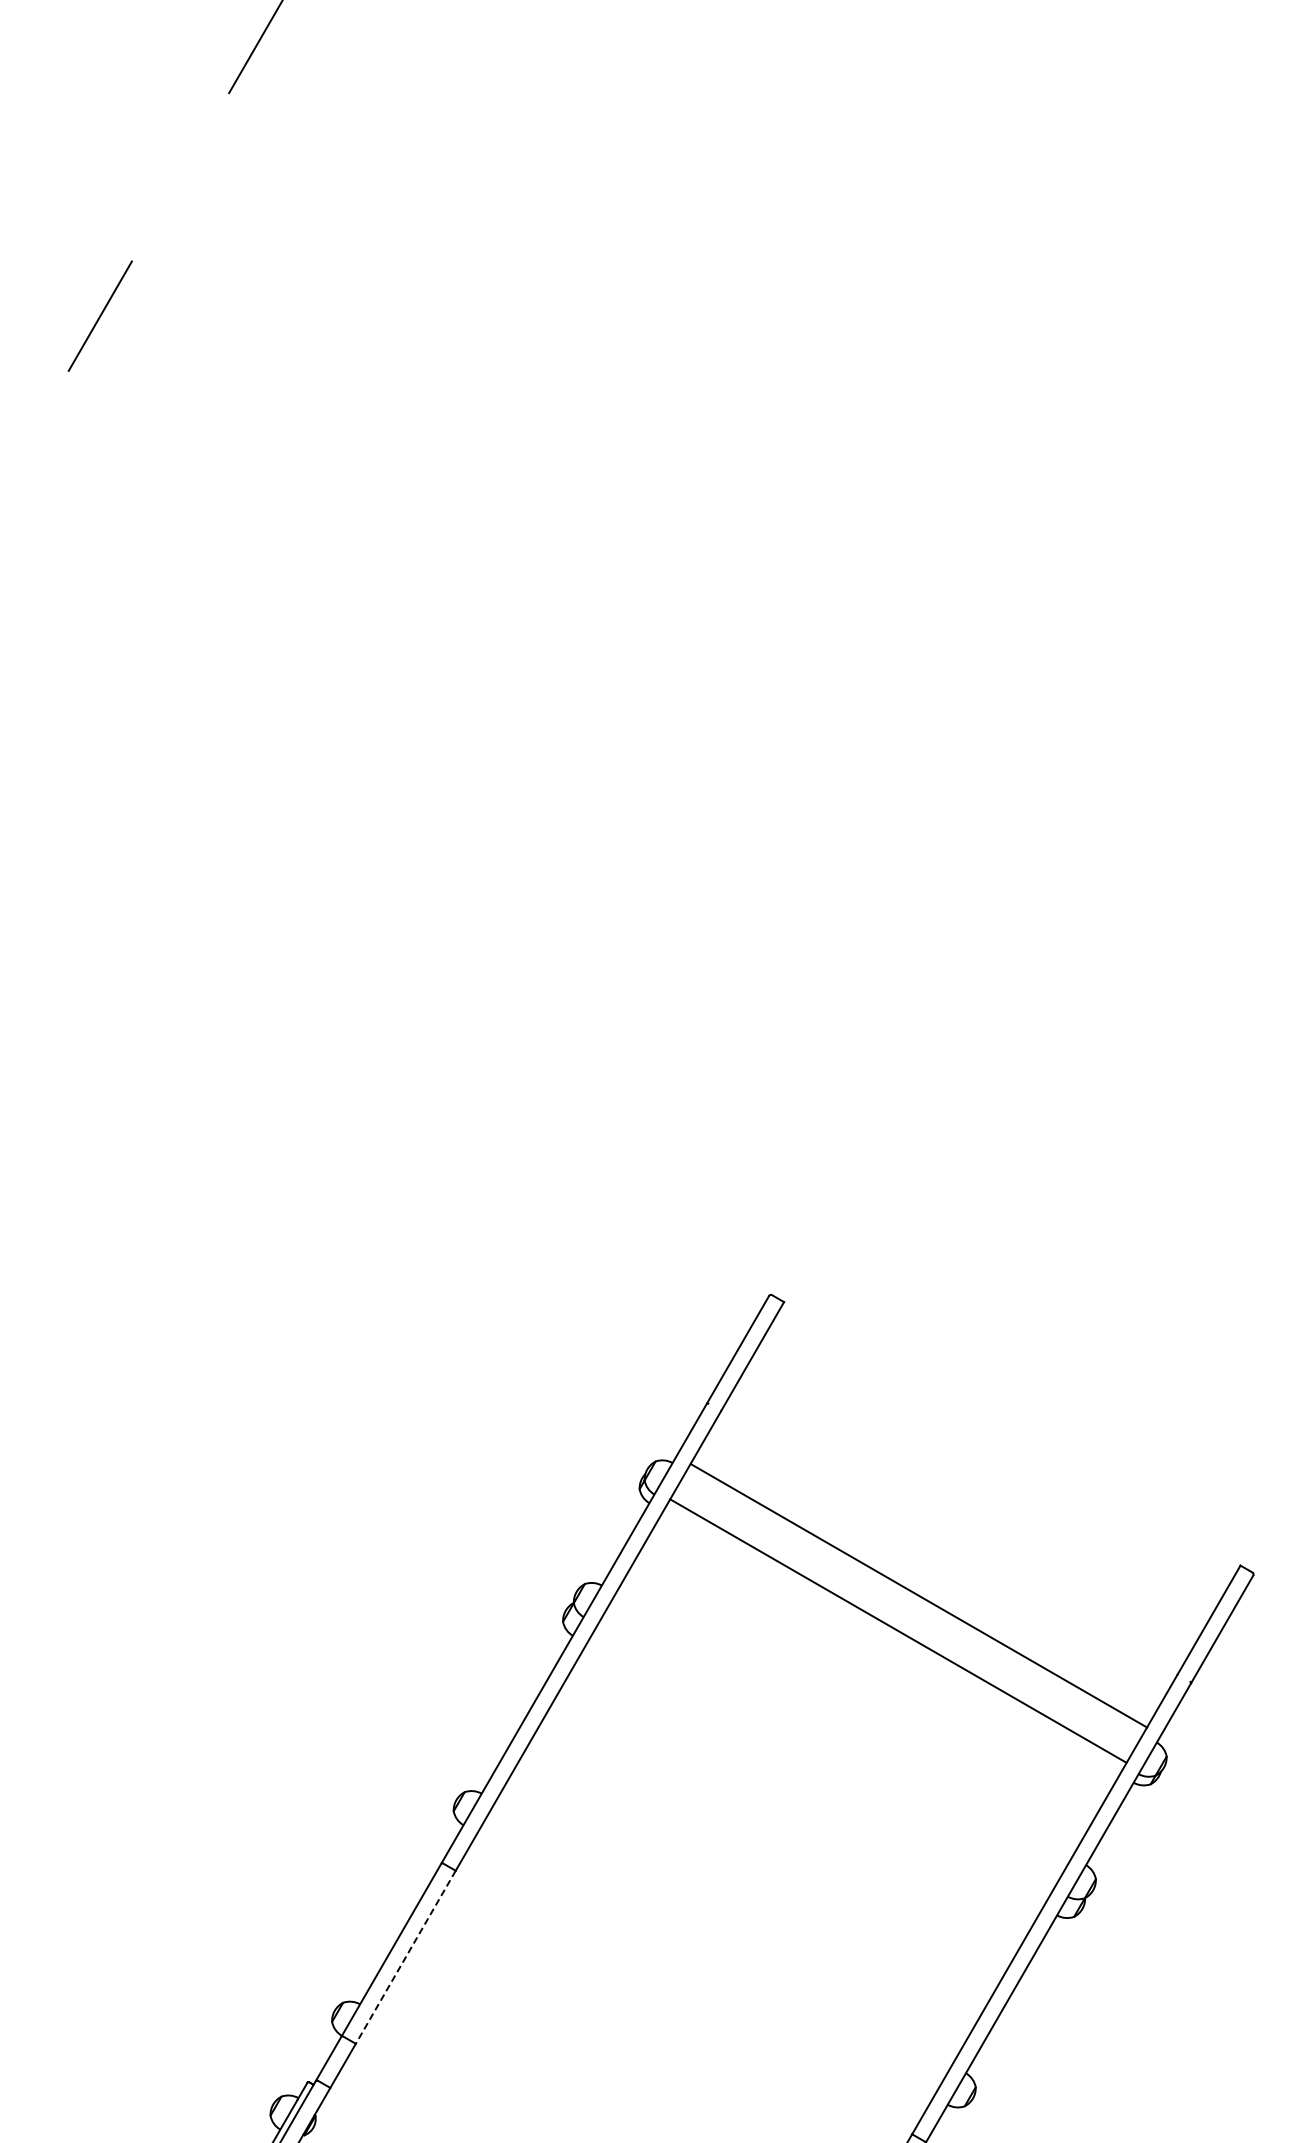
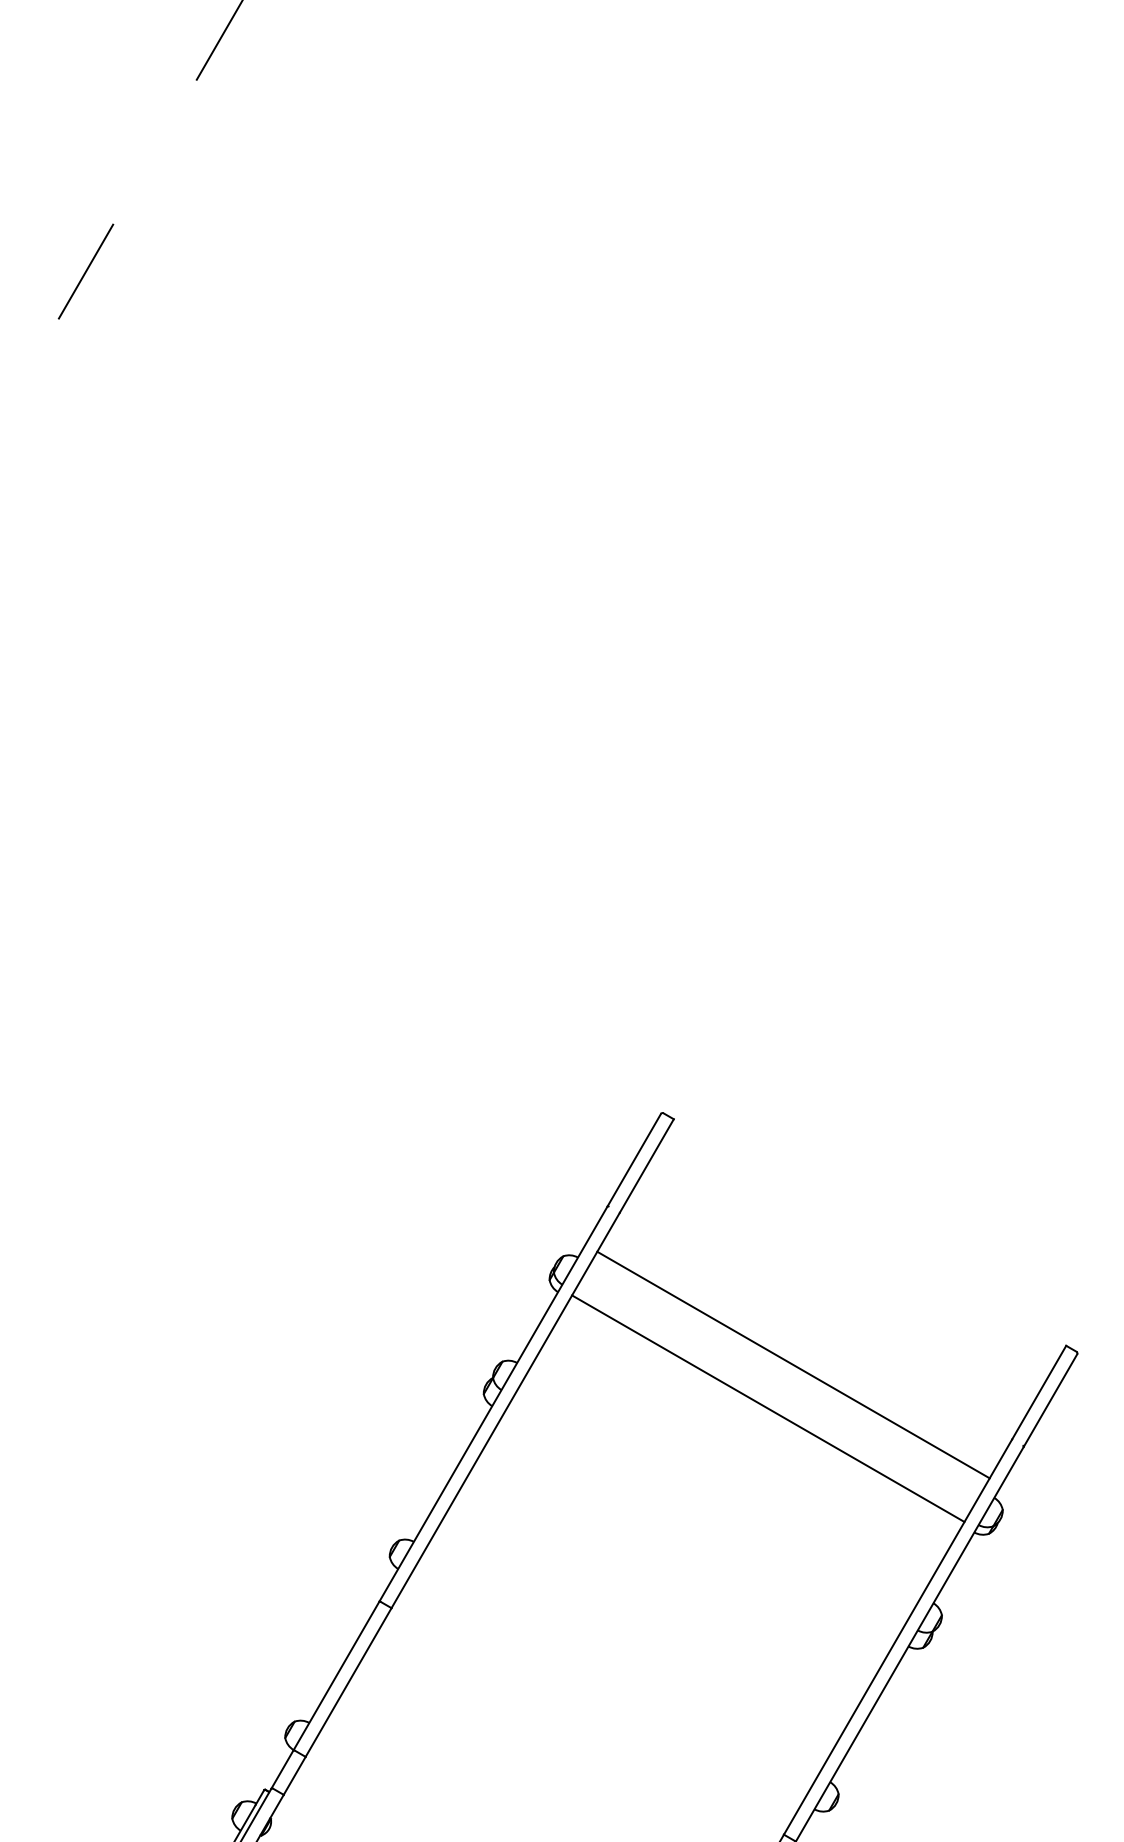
line: (918, 1595) -> (767, 1408), moved
line: (898, 1630) -> (793, 1364), moved
line: (405, 1957) -> (348, 1682), dashed -> solid

